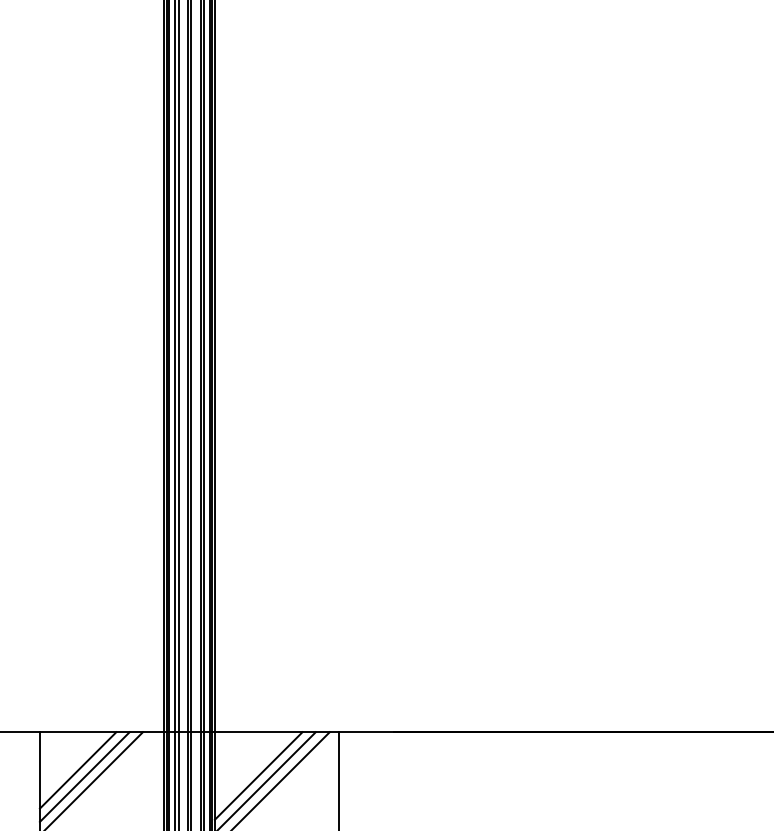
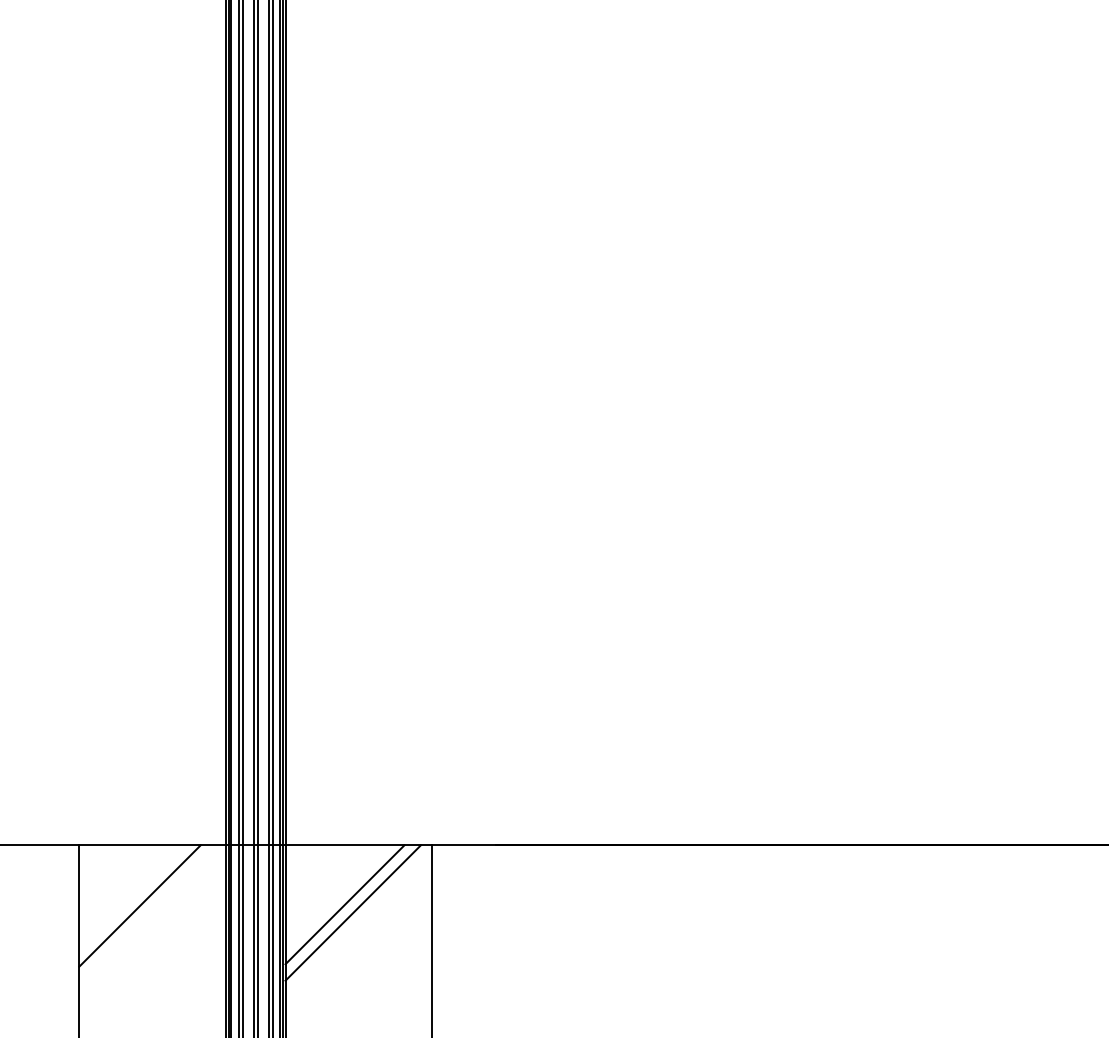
line: (78, 770) -> (124, 890), removed
line: (258, 775) -> (336, 896), removed
line: (85, 777) -> (132, 898), removed

